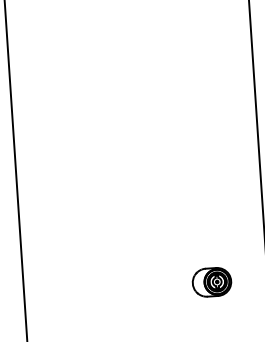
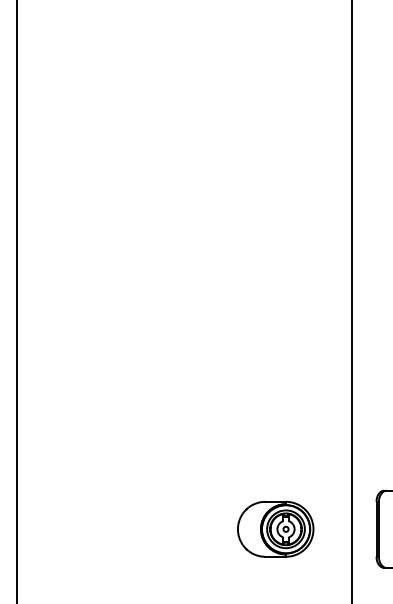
part: (211, 282) -> (275, 529), size x1.43

